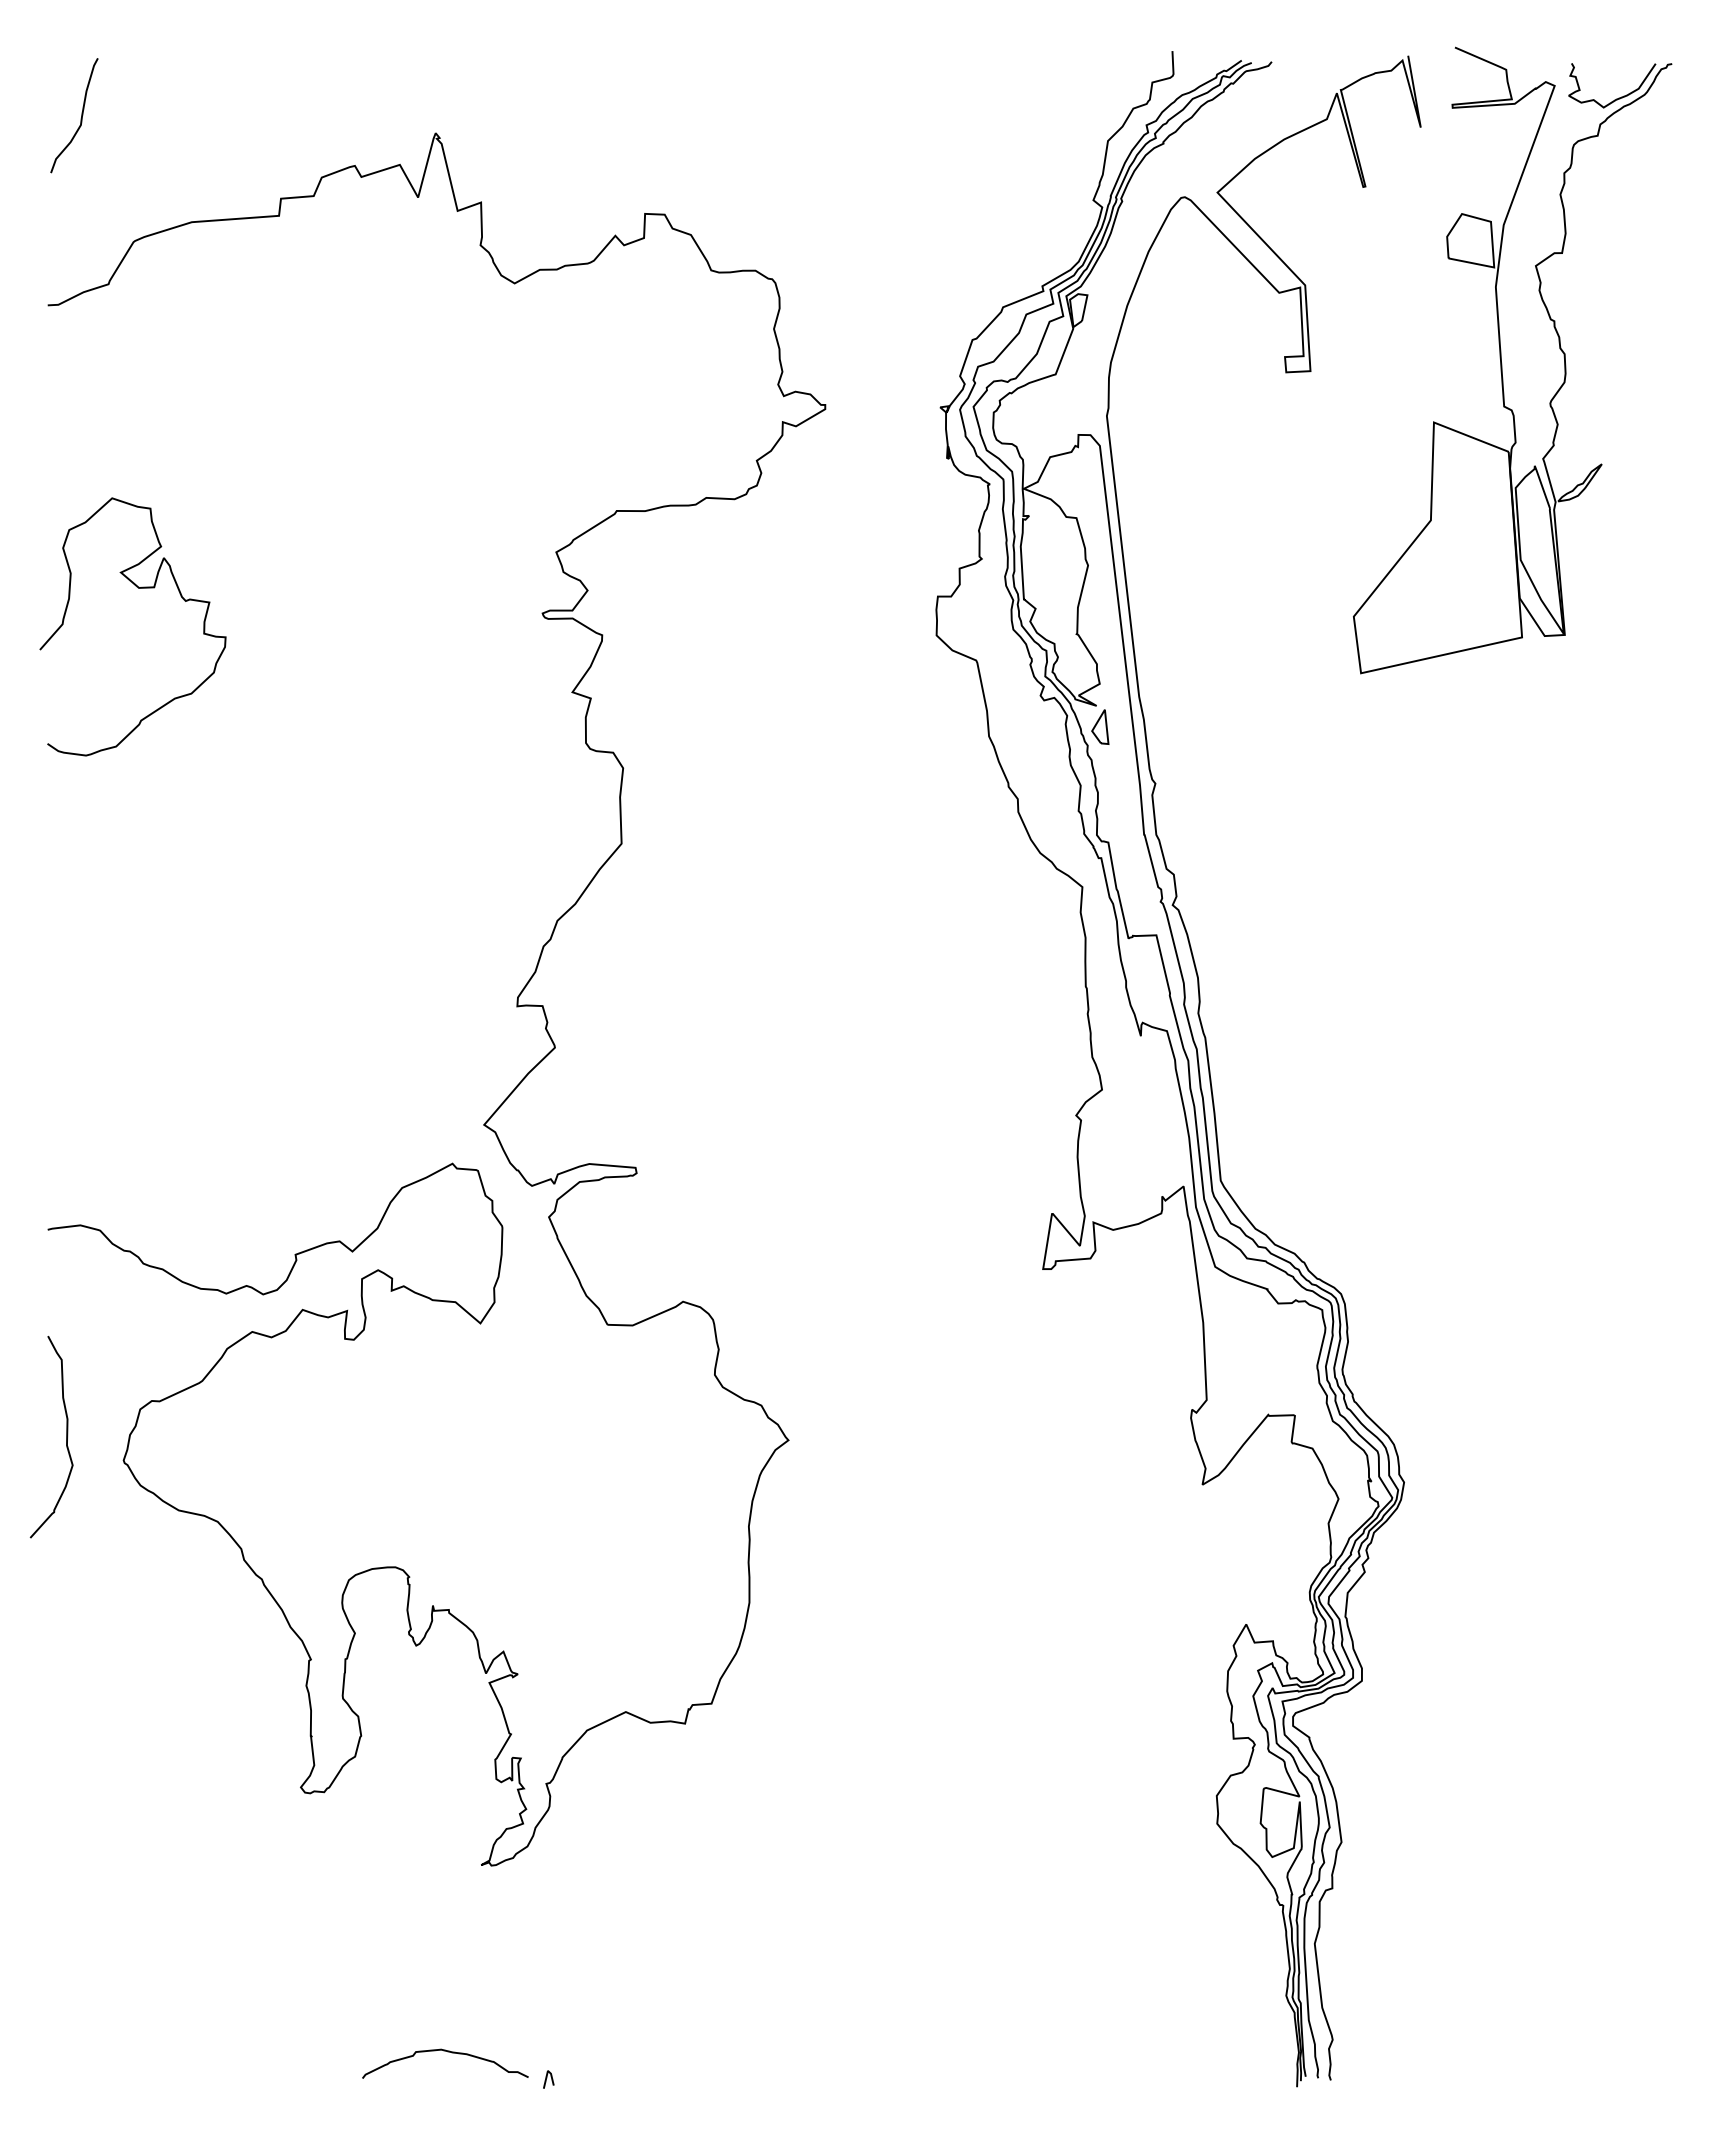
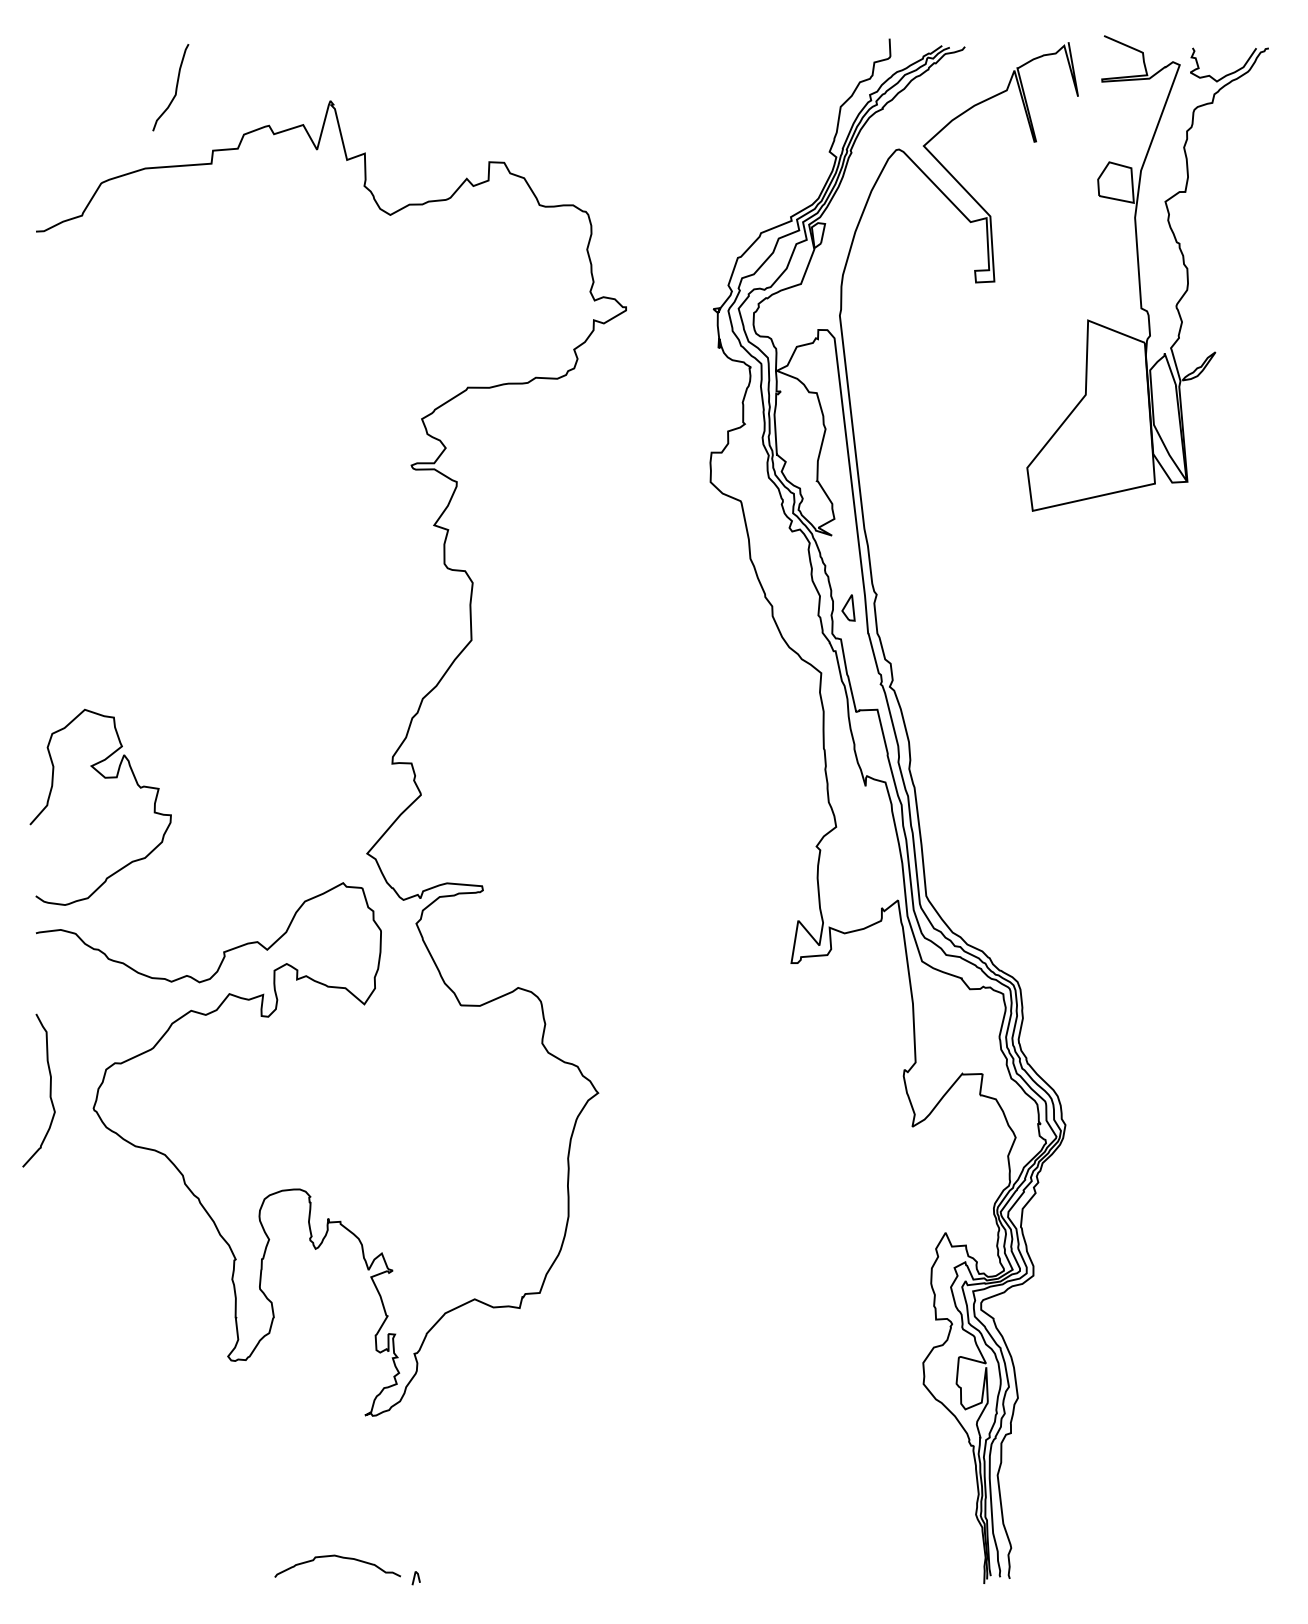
curve: (80, 118) -> (175, 89), moved
curve: (138, 588) -> (104, 778), moved
part: (1100, 726) -> (848, 607), moved

